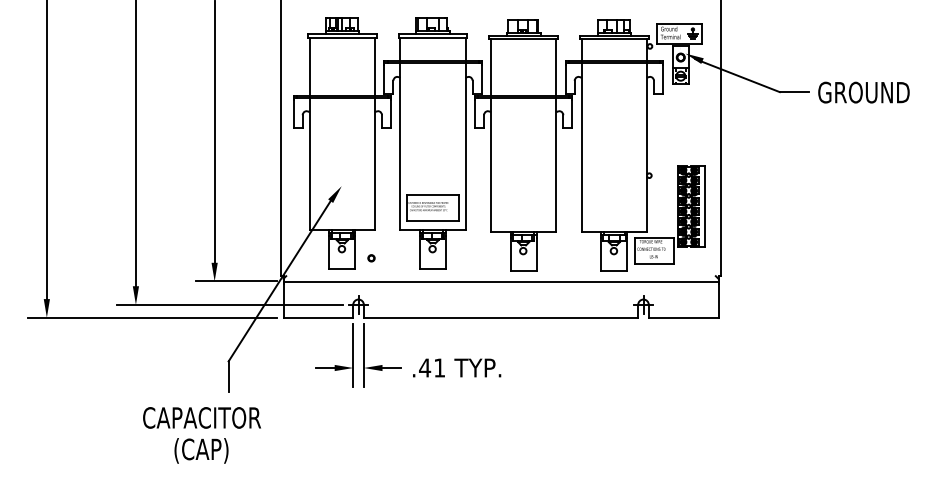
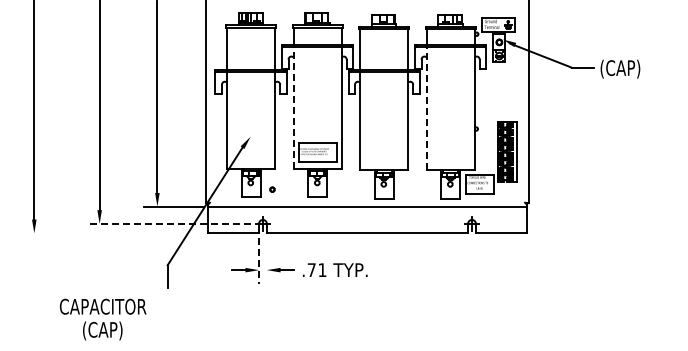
text: (863, 93) -> (633, 68), GROUND -> (CAP)
line: (400, 146) -> (293, 107), solid -> dashed
line: (581, 147) -> (426, 108), solid -> dashed
line: (229, 304) -> (168, 223), solid -> dashed
line: (152, 318) -> (111, 233), removed
line: (353, 354) -> (259, 260), solid -> dashed
line: (363, 354) -> (266, 260), removed
text: (424, 367) -> (311, 269), .41 -> .71
text: (201, 435) -> (102, 319), moved

